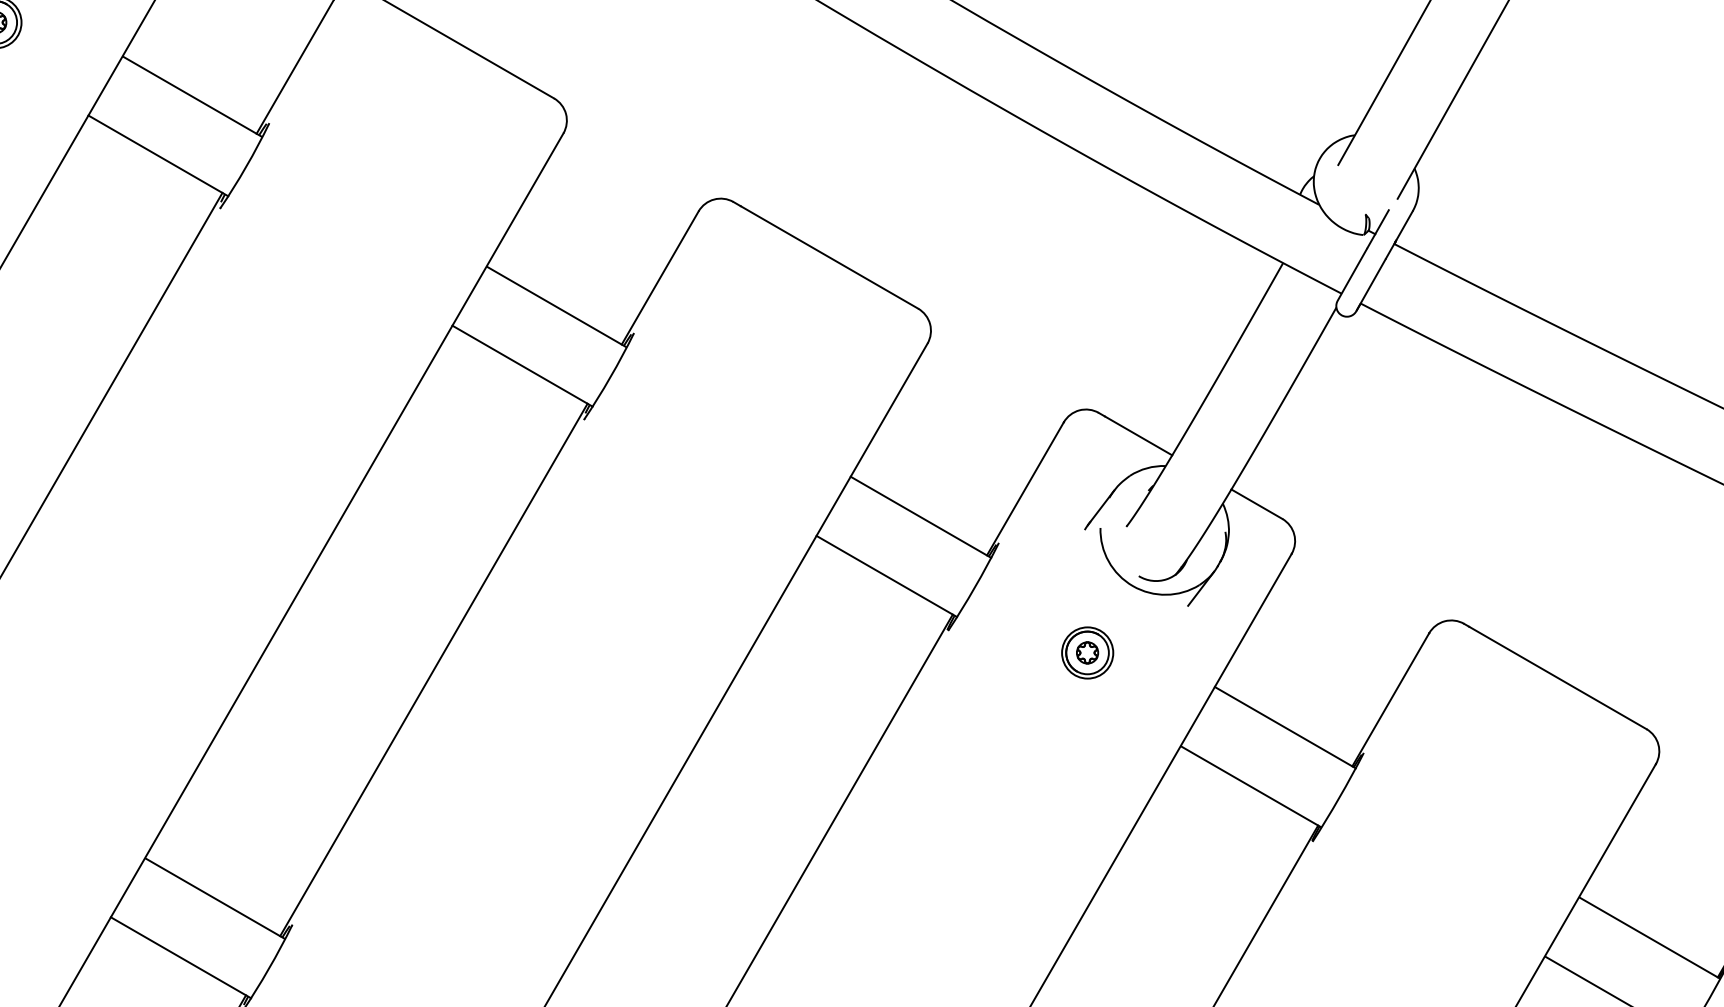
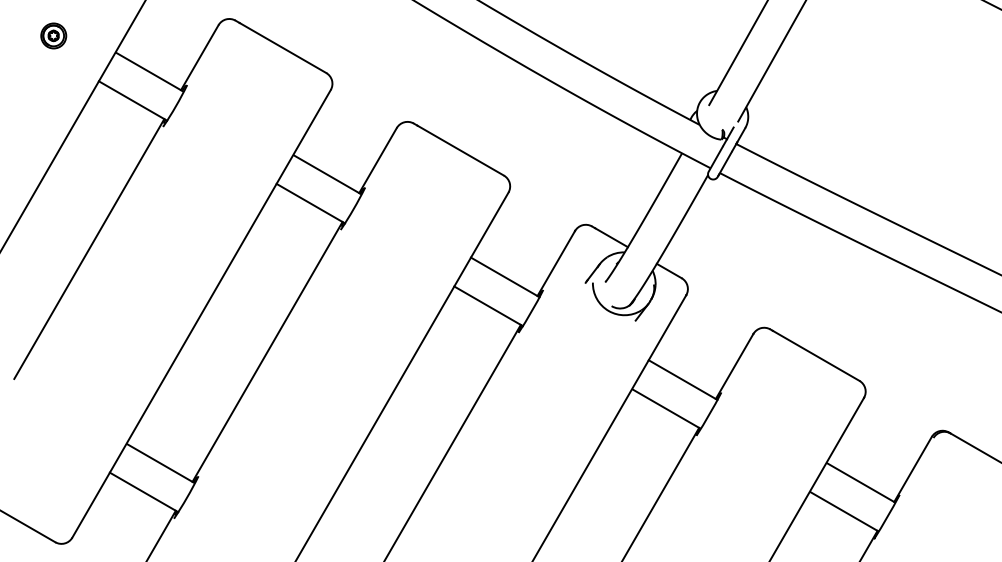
part: (1087, 652) -> (586, 343), removed

